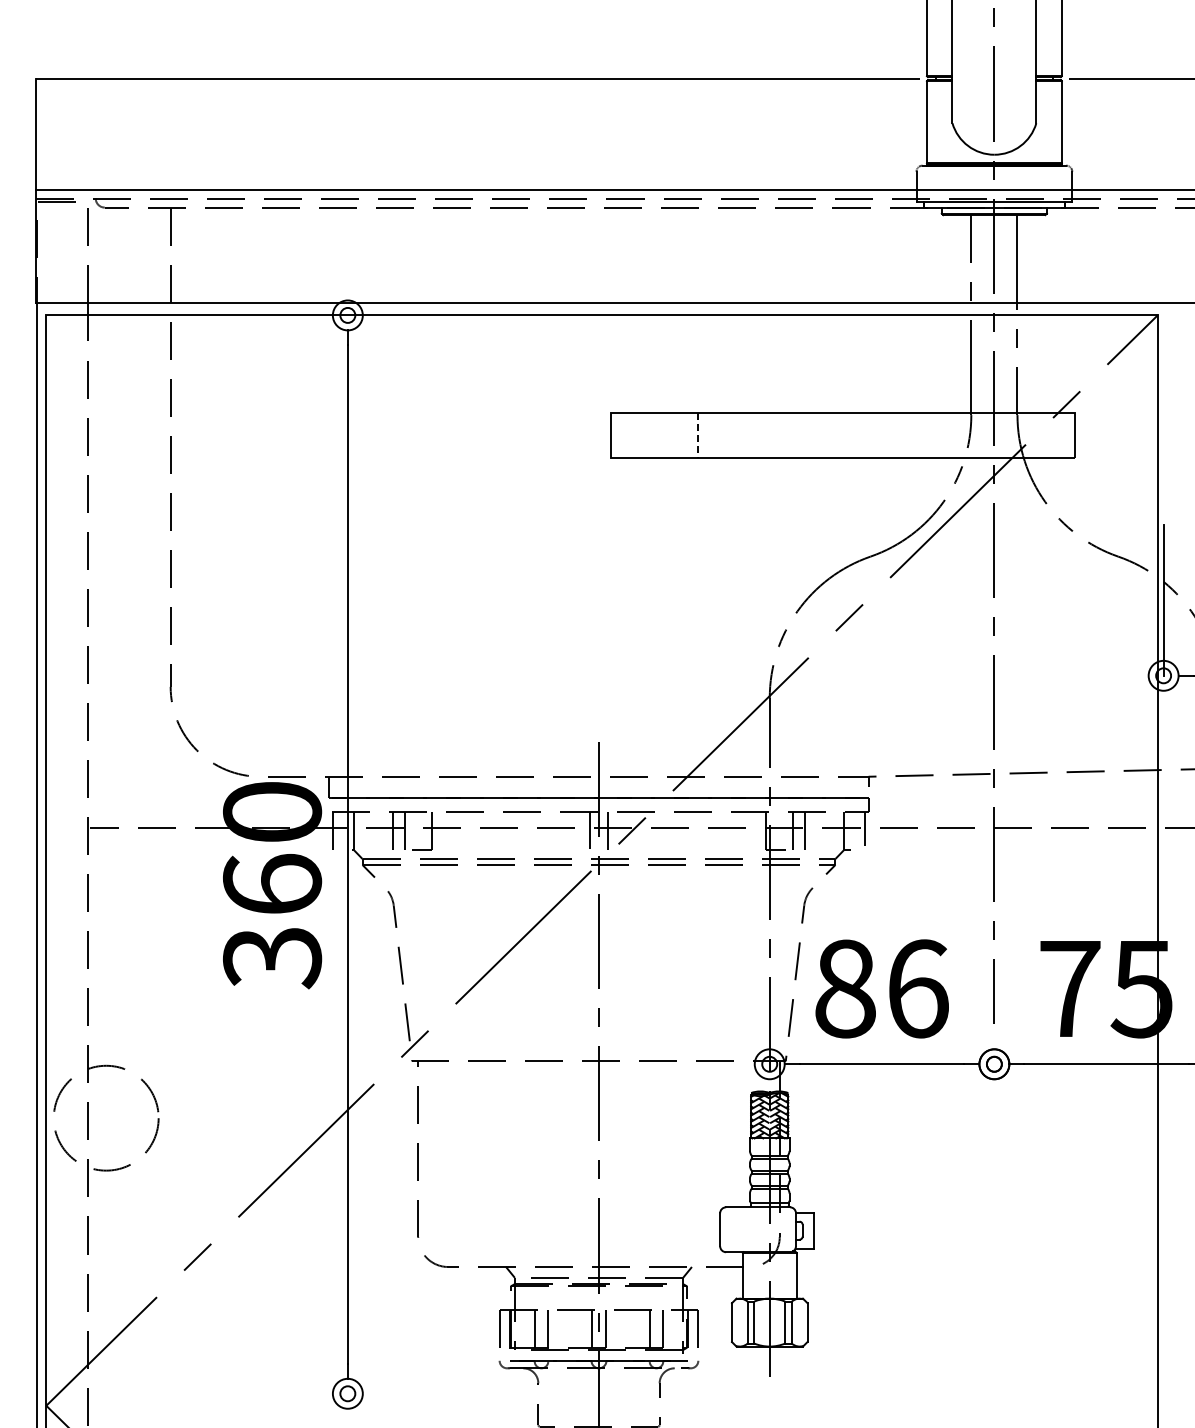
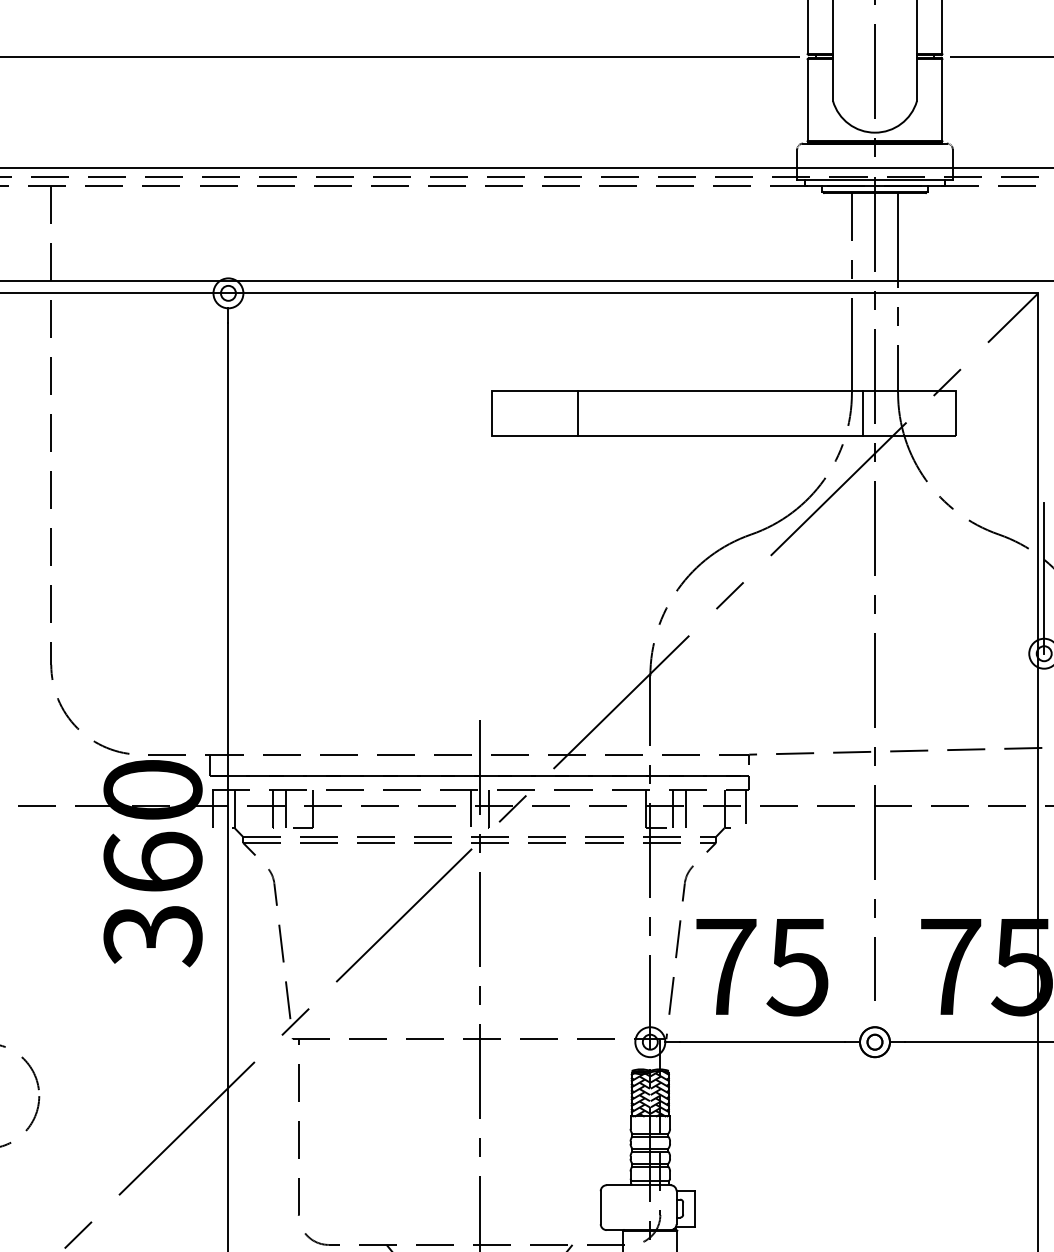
line: (982, 434) -> (863, 412), added
line: (697, 435) -> (578, 413), dashed -> solid
text: (881, 988) -> (762, 966), 86 -> 75

